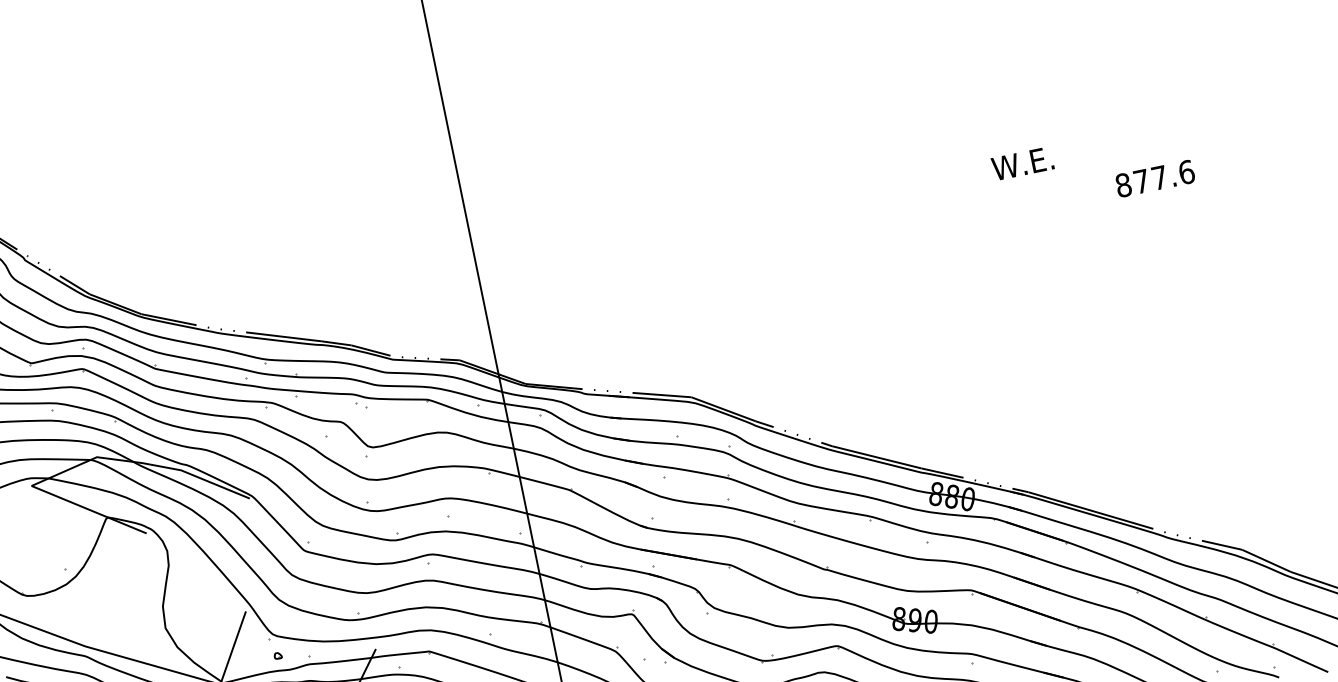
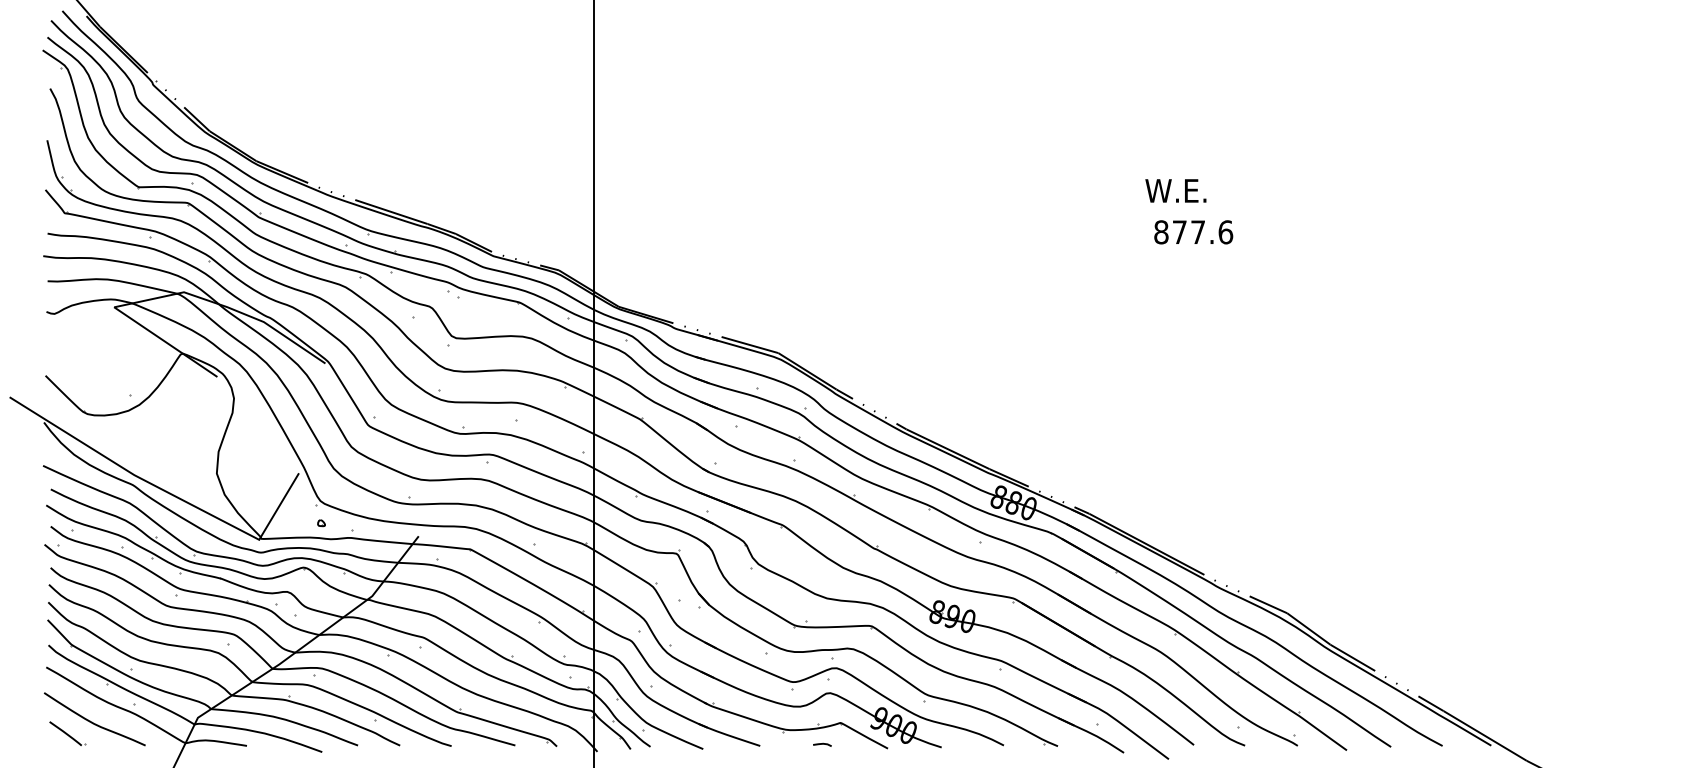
text: (1022, 163) -> (1175, 190), moved
text: (1155, 178) -> (1193, 232), moved

